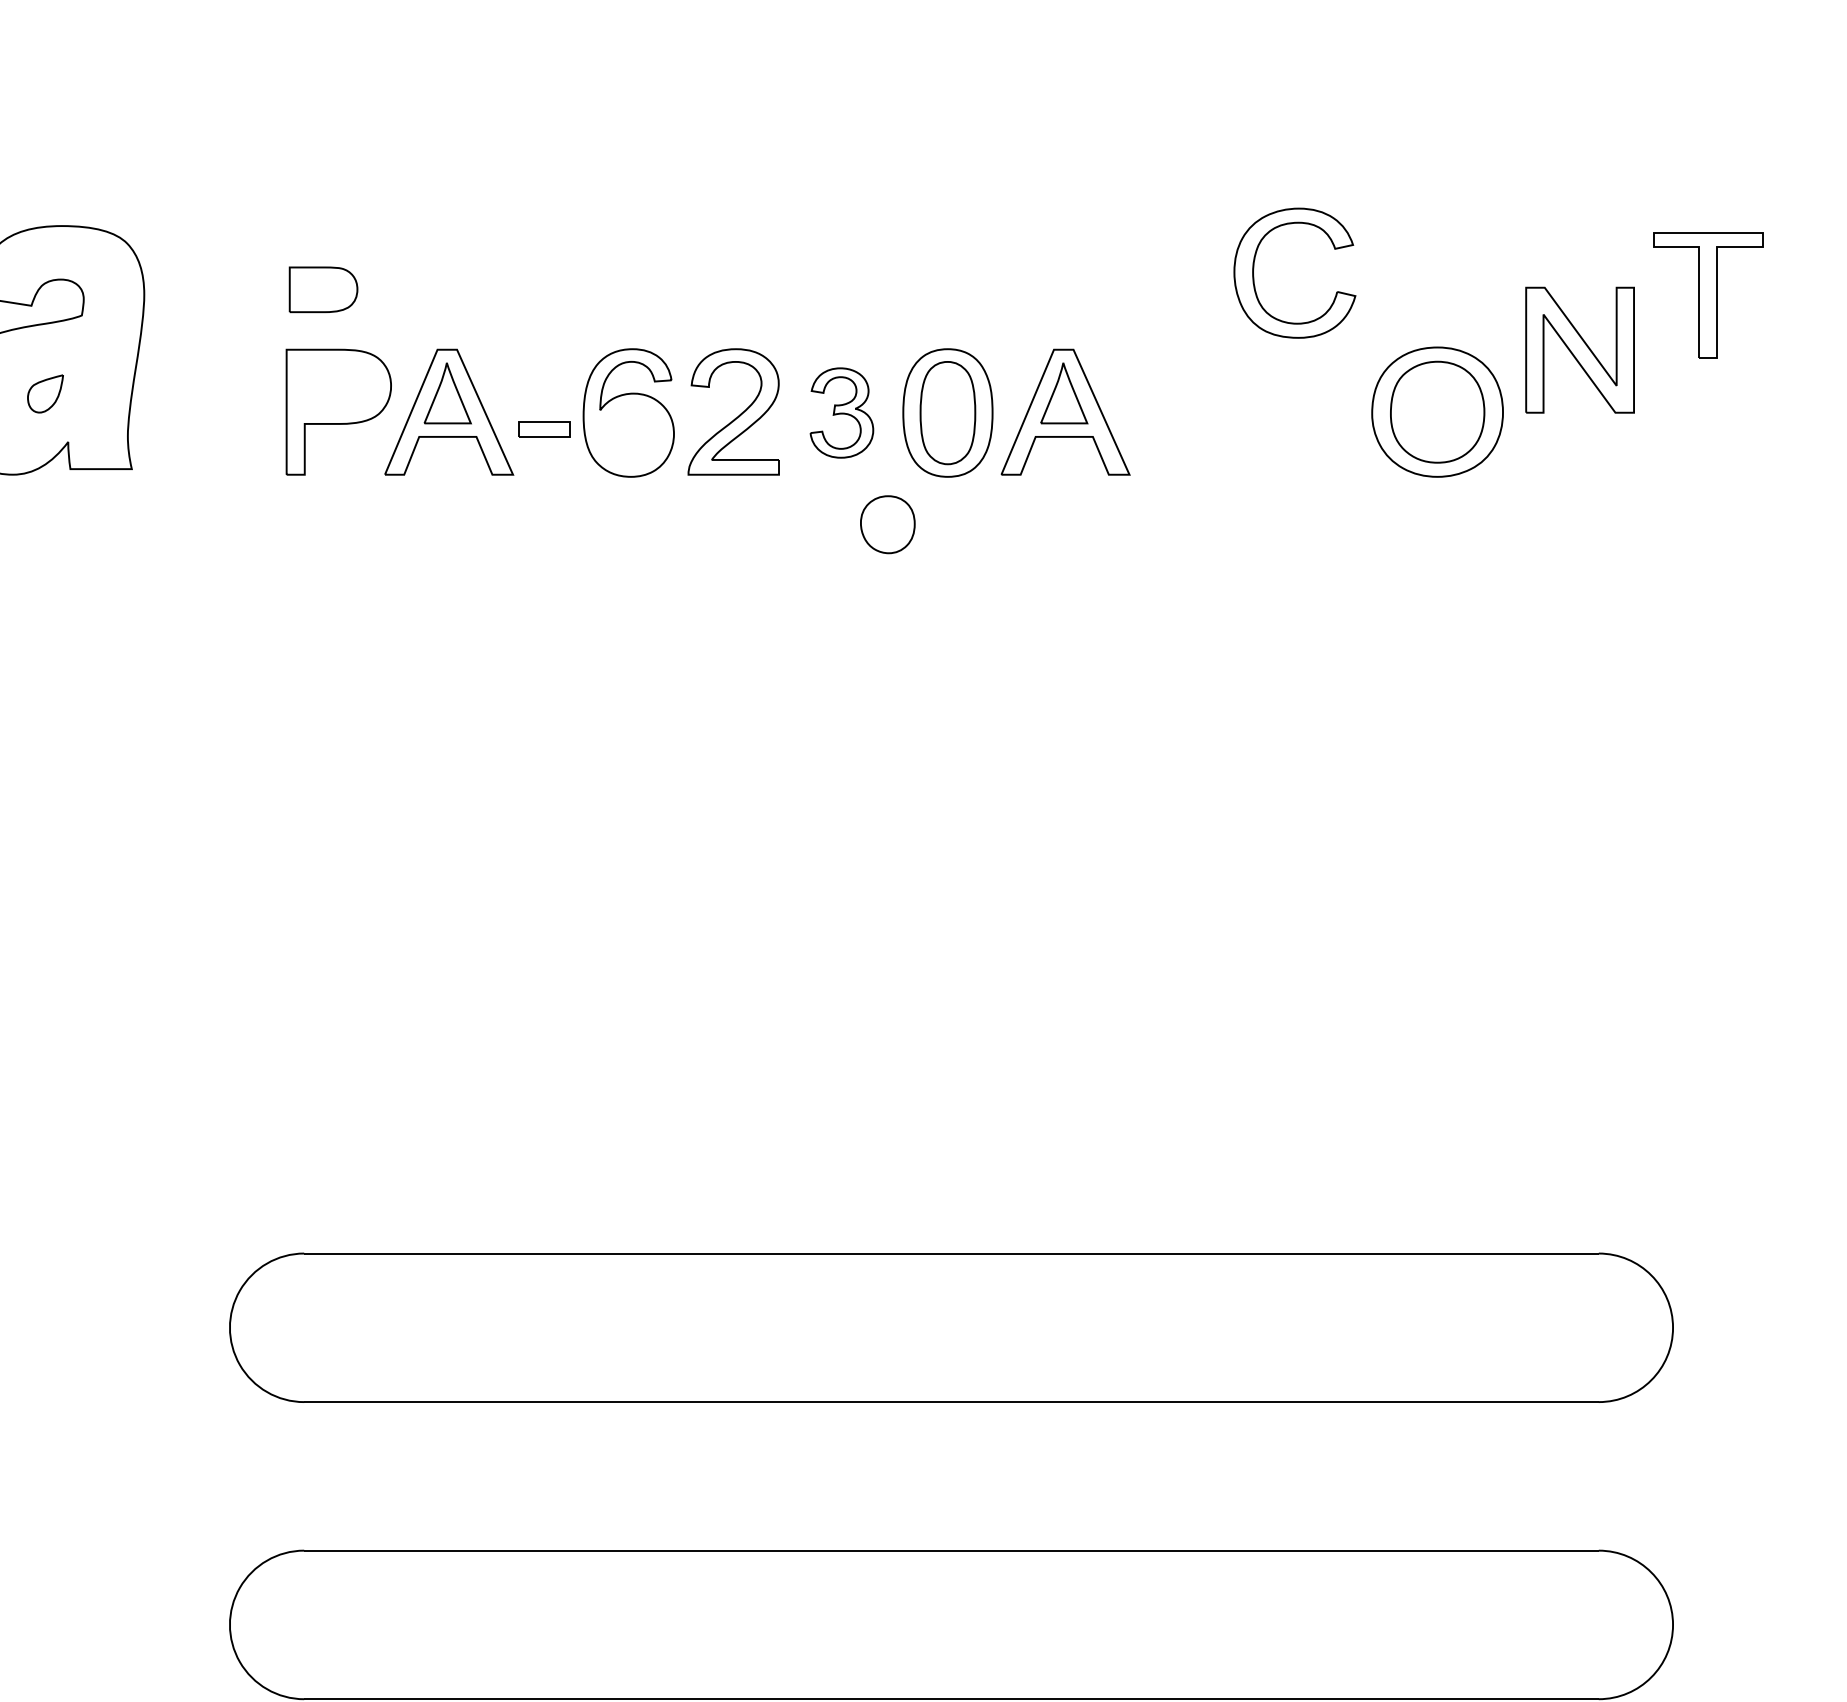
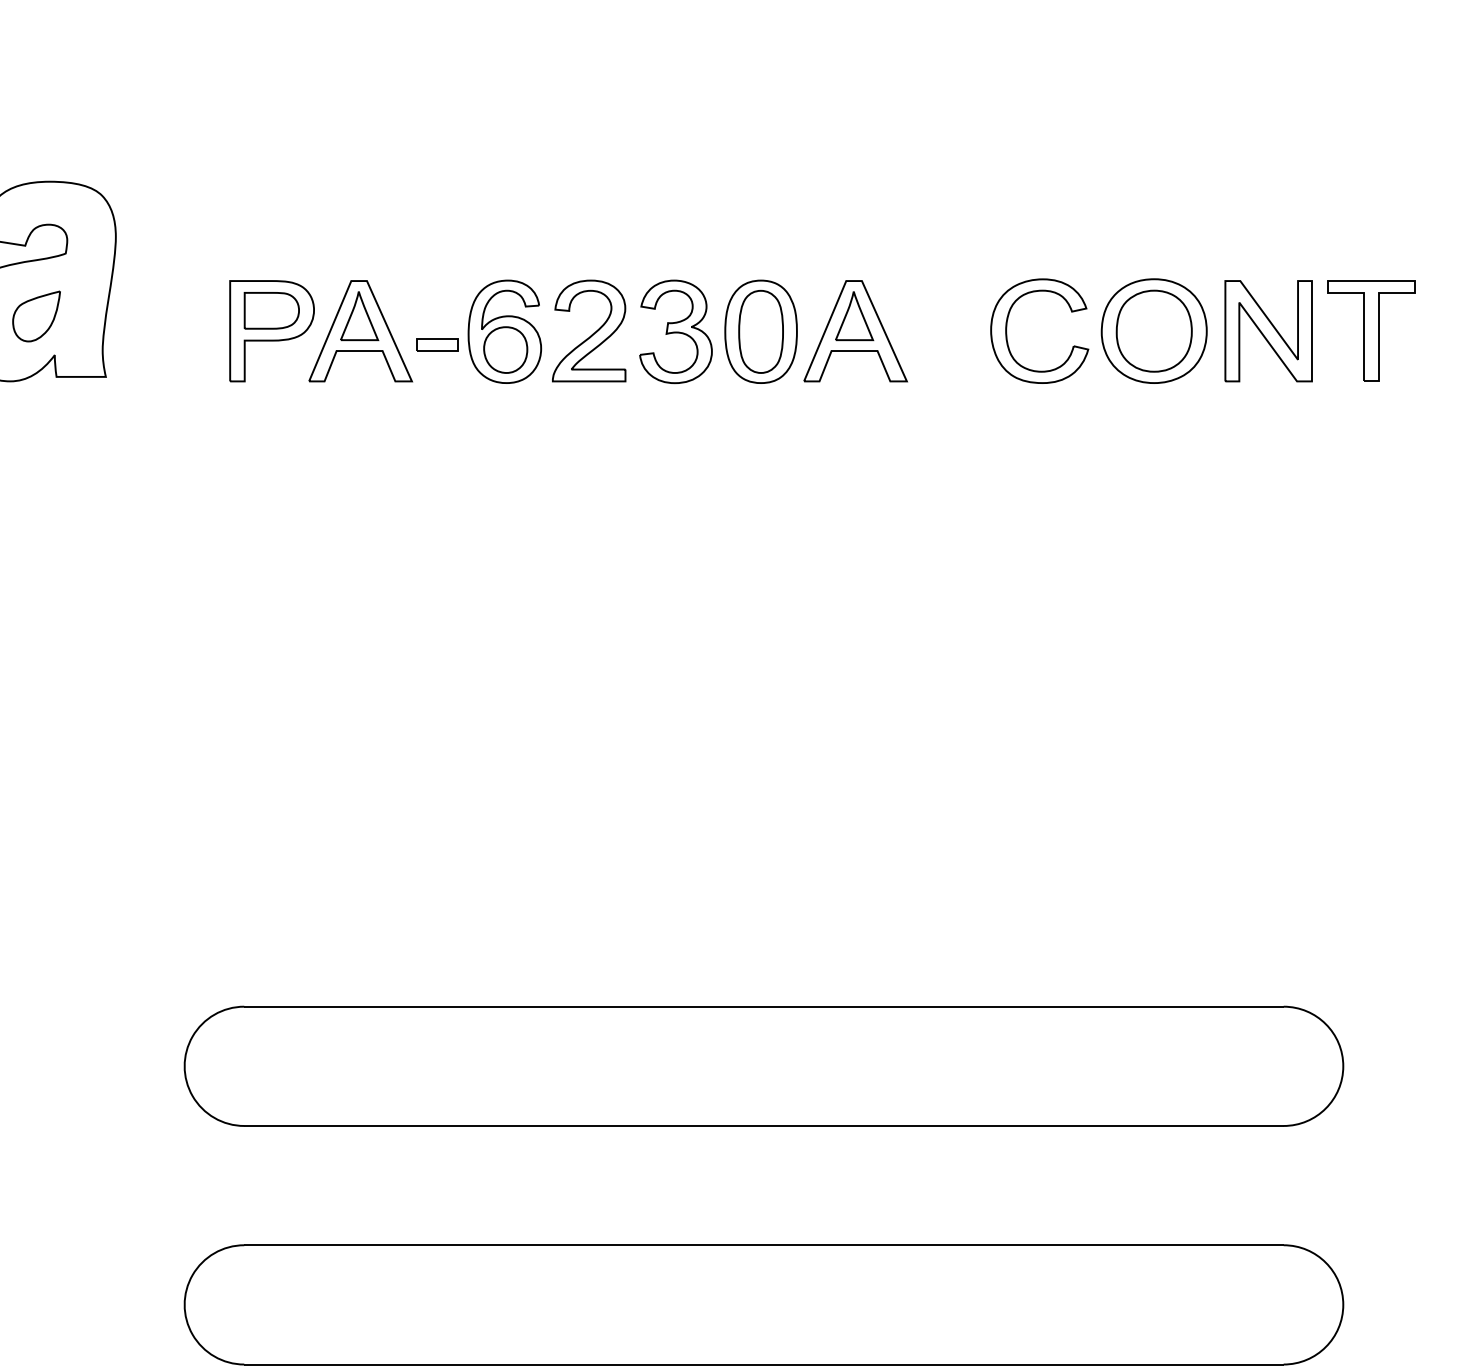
part: (1254, 268) -> (1007, 327), moved
part: (323, 289) -> (271, 310), moved
part: (1708, 295) -> (1371, 331), moved
part: (1579, 349) -> (1268, 330), moved
part: (45, 393) -> (36, 316), size x1.67
part: (841, 412) -> (675, 331), size x1.43
part: (887, 524) -> (505, 349), moved

